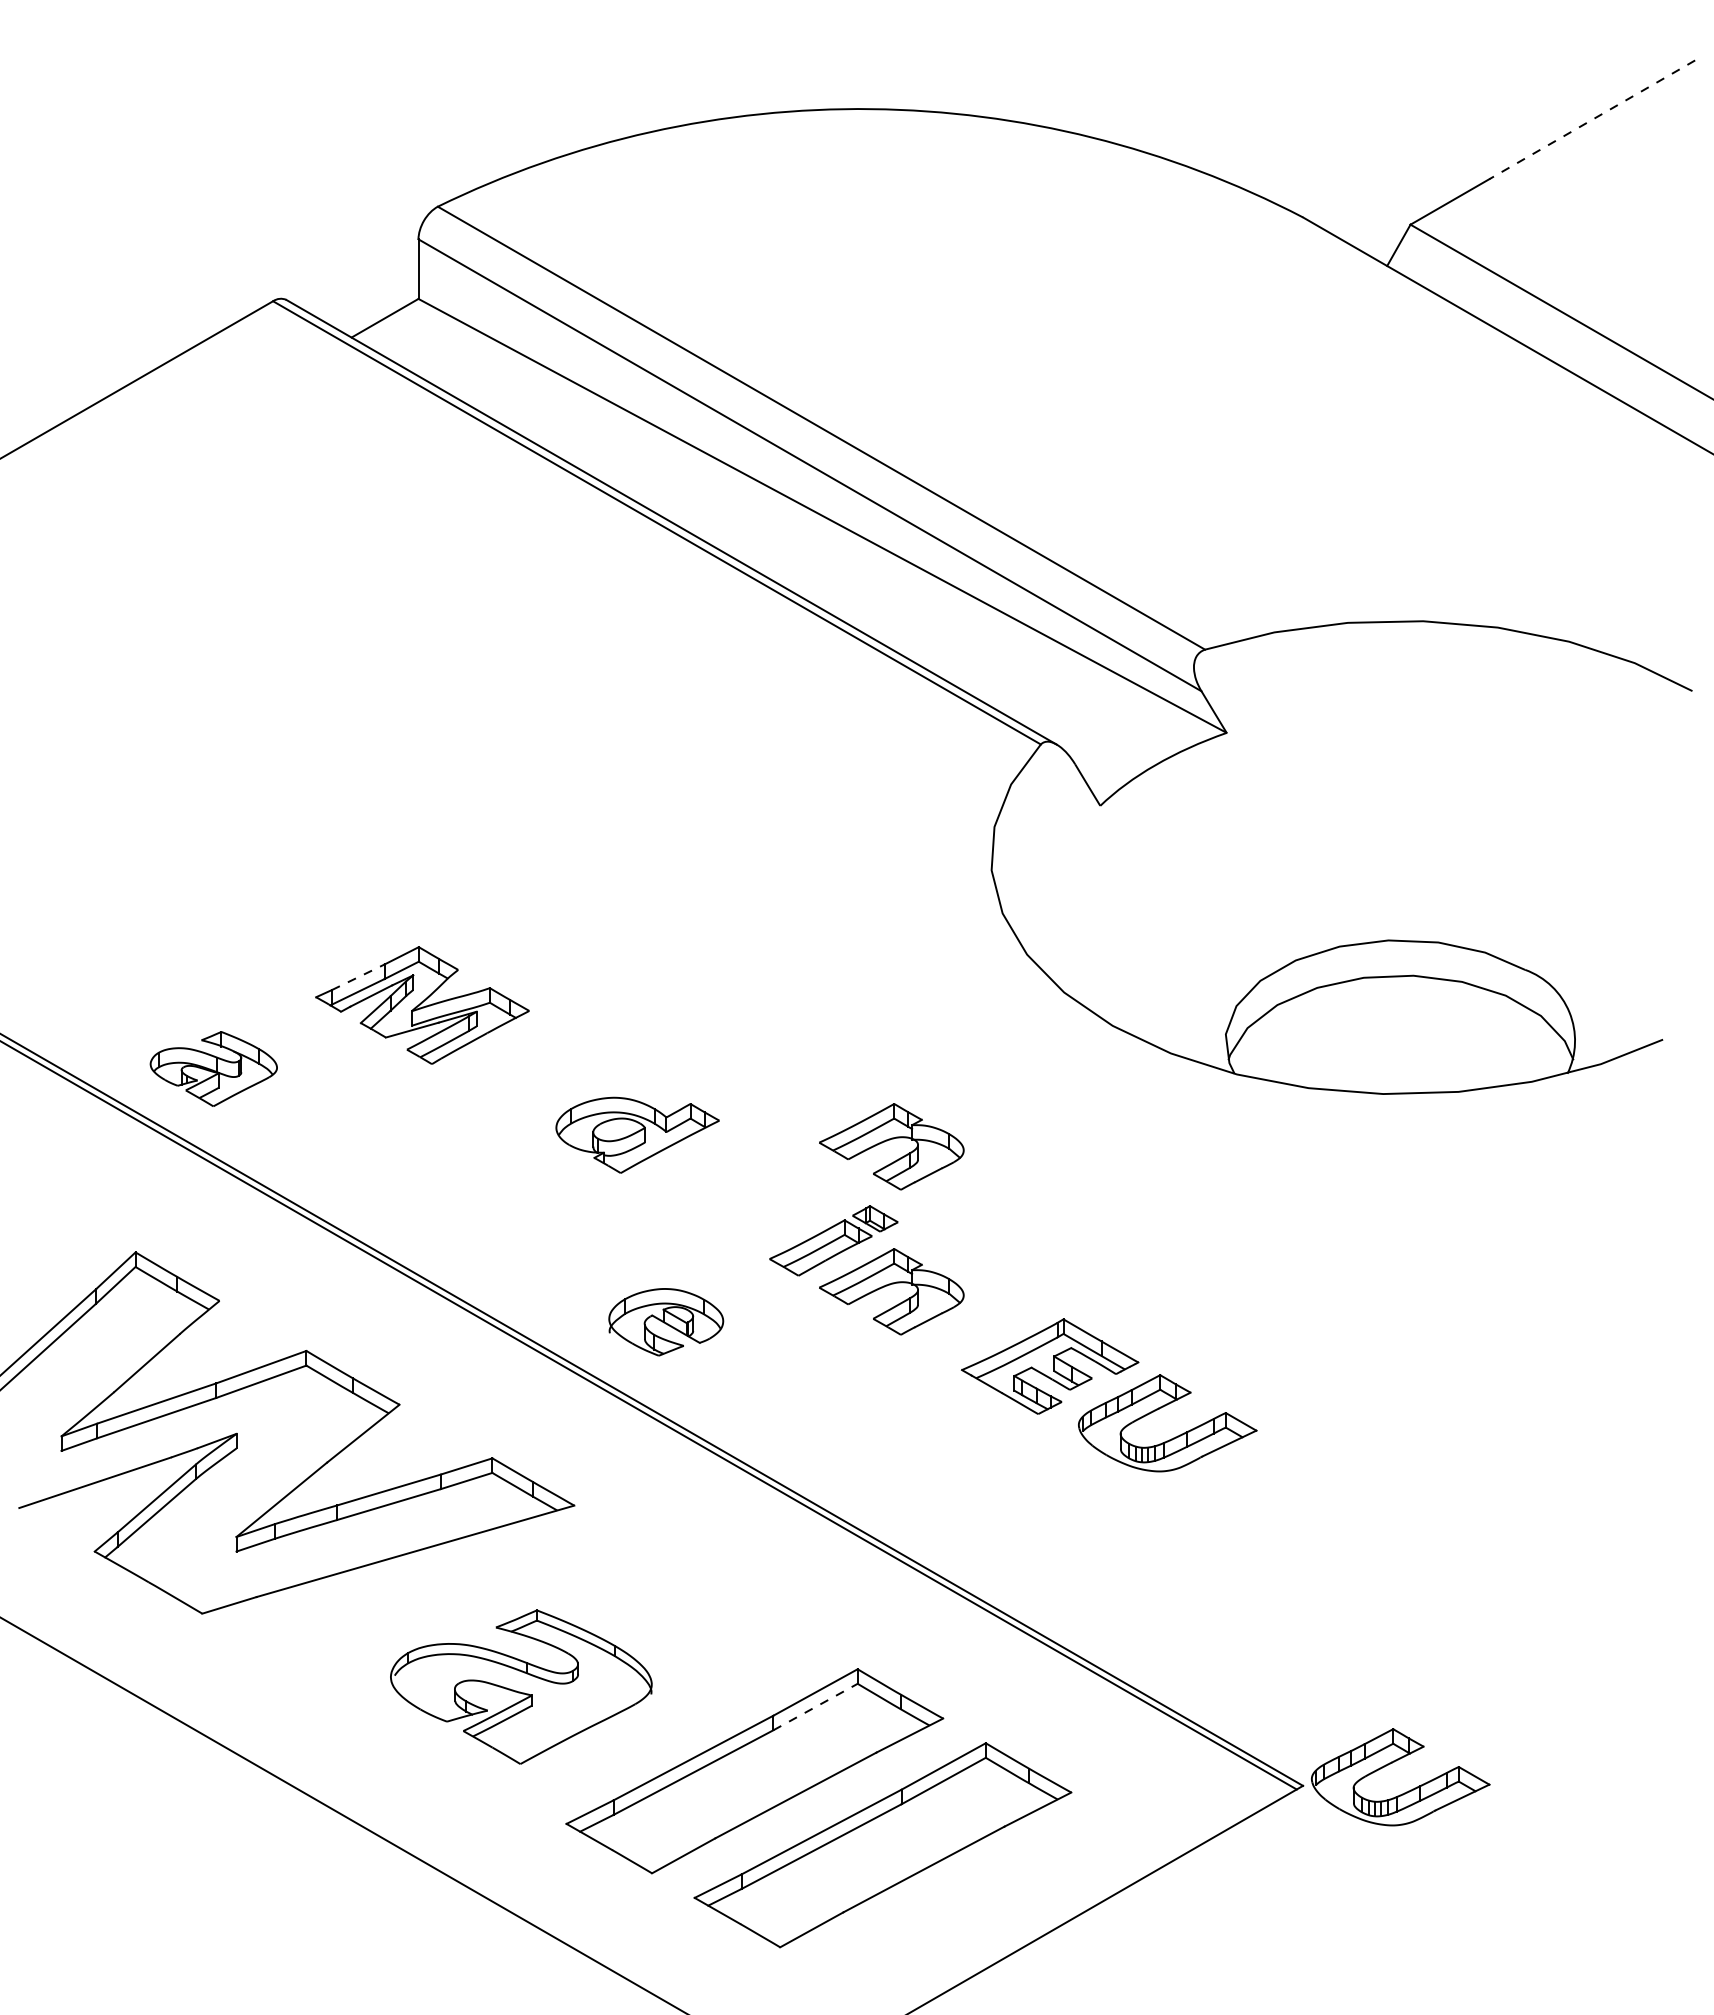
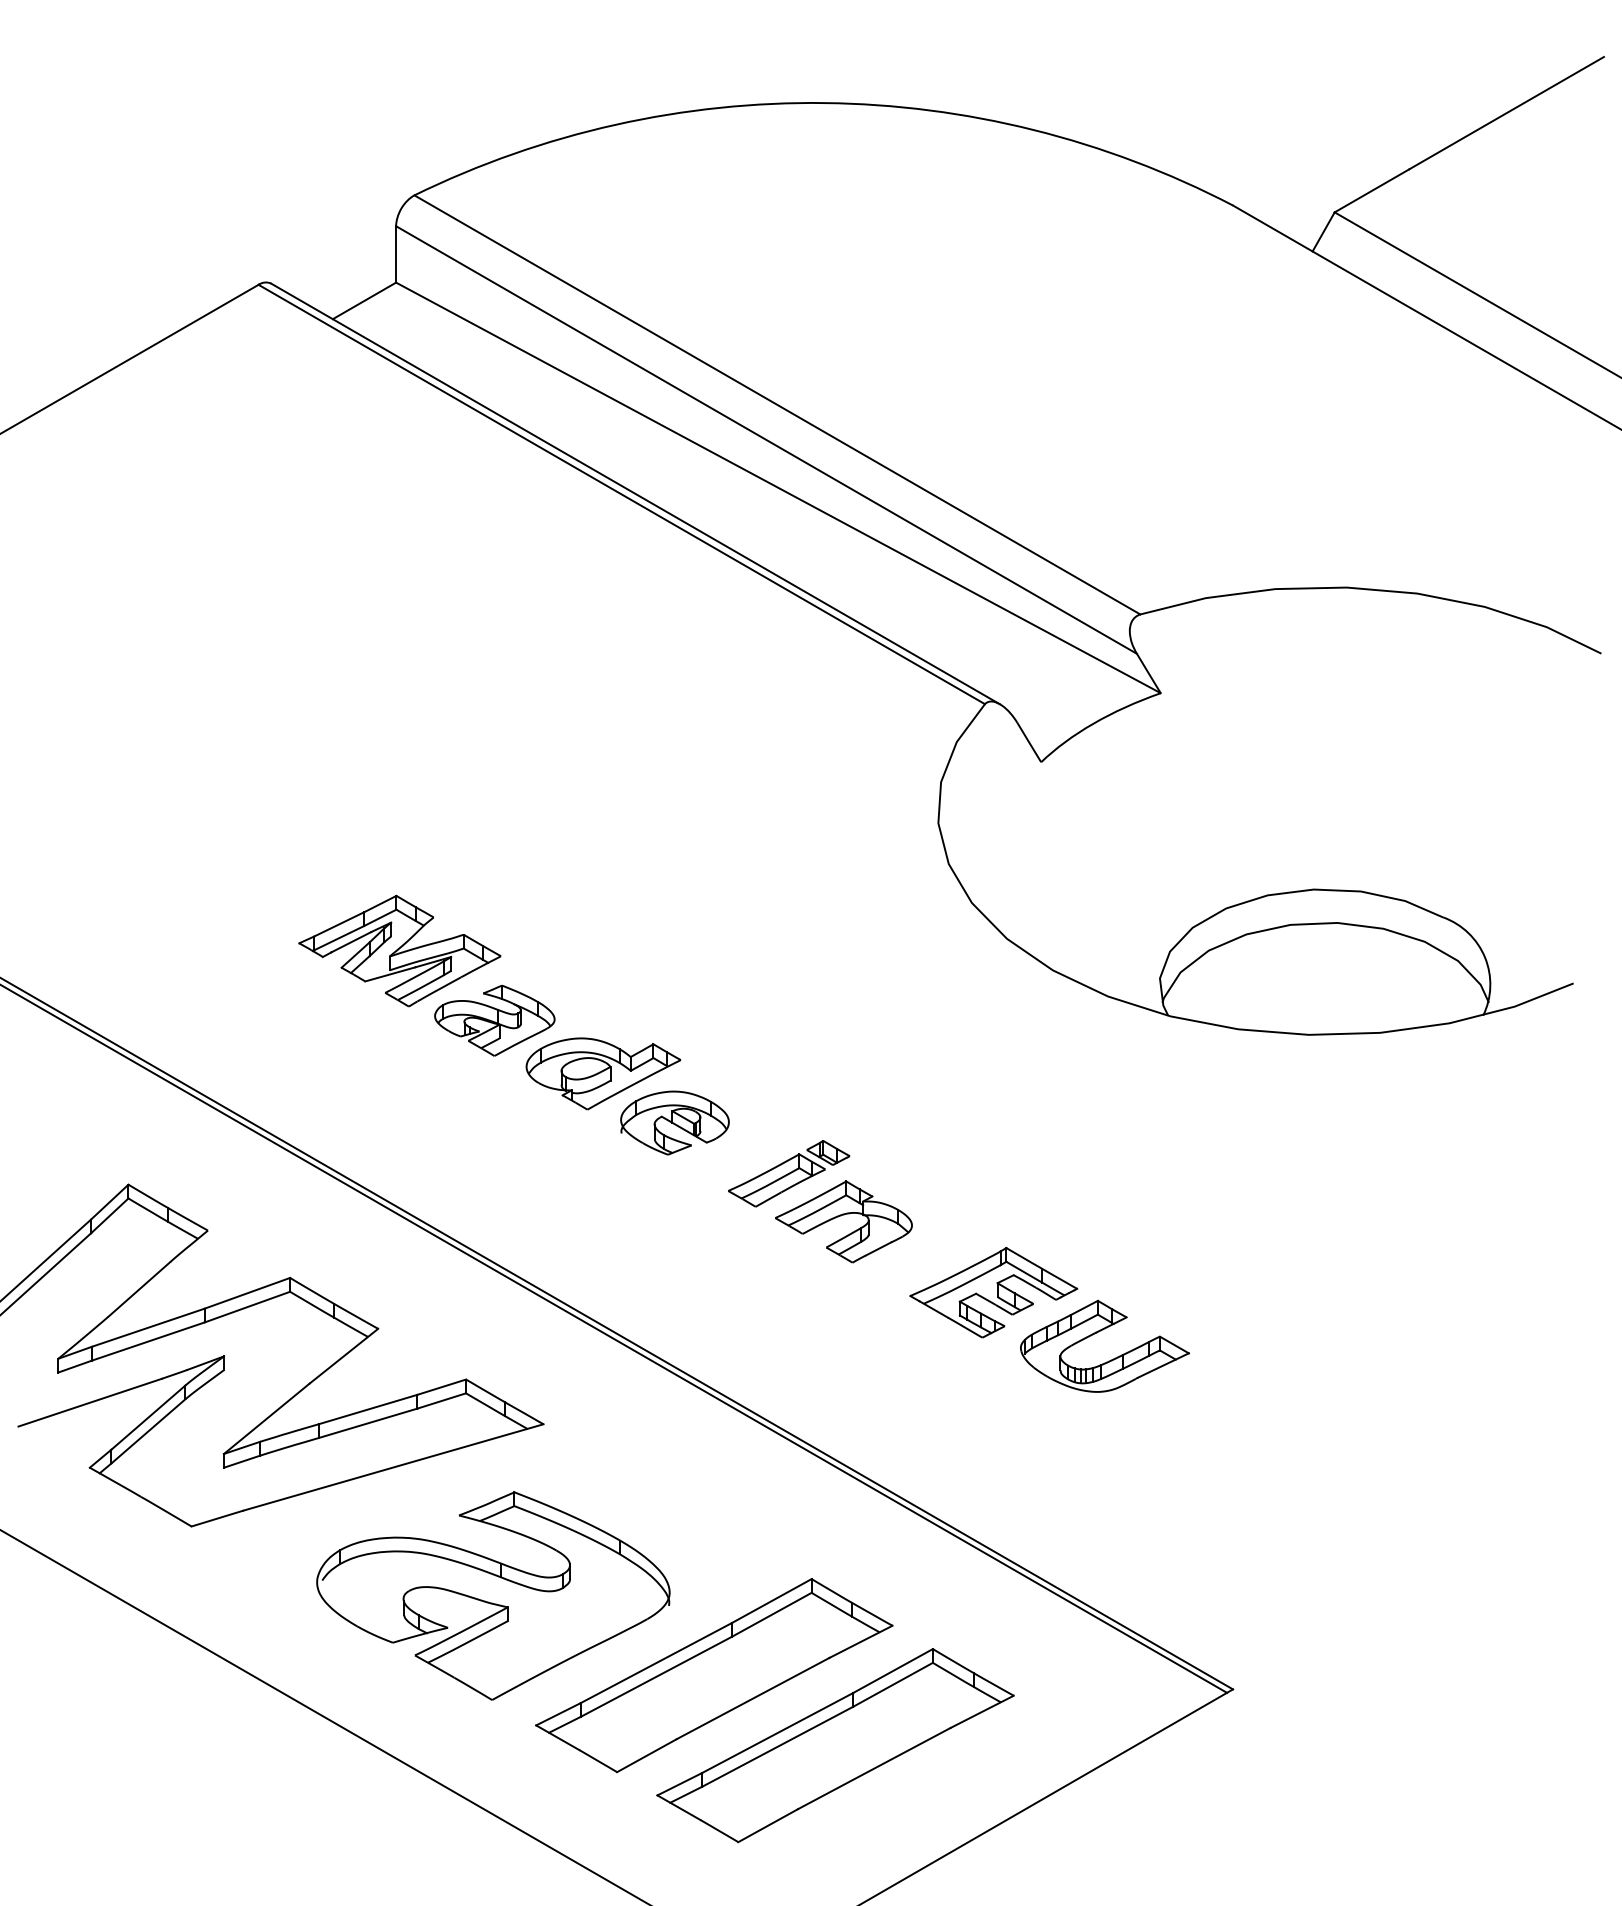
line: (1592, 119) -> (1506, 112), dashed -> solid
line: (358, 977) -> (339, 924), dashed -> solid
part: (213, 1068) -> (494, 1020), moved
part: (890, 1140) -> (842, 1078), removed
part: (666, 1322) -> (675, 1123), moved
part: (521, 1686) -> (493, 1595), size x1.43
line: (815, 1706) -> (771, 1614), dashed -> solid
part: (1406, 1791) -> (1330, 1694), removed

